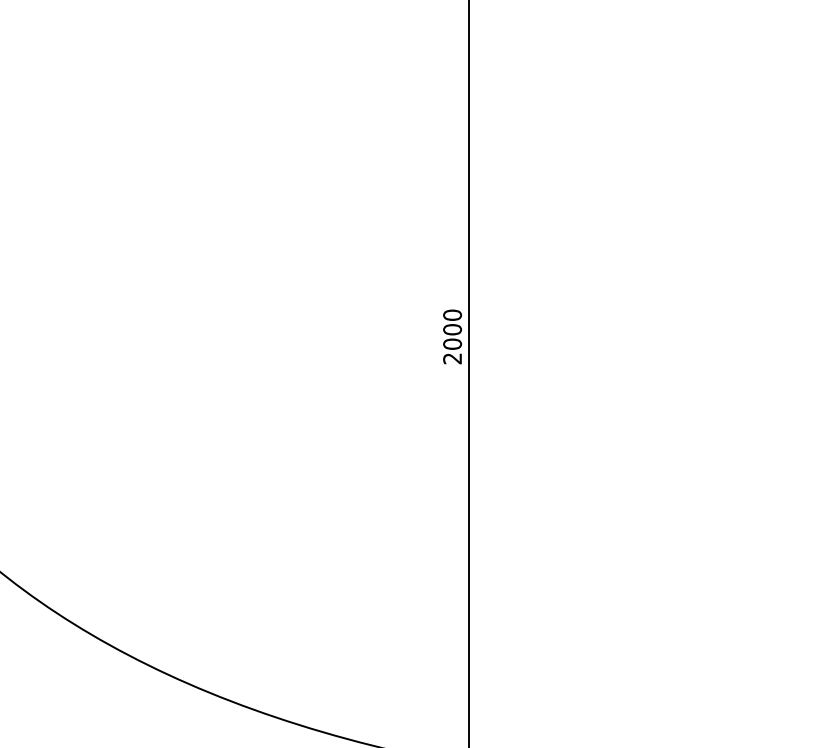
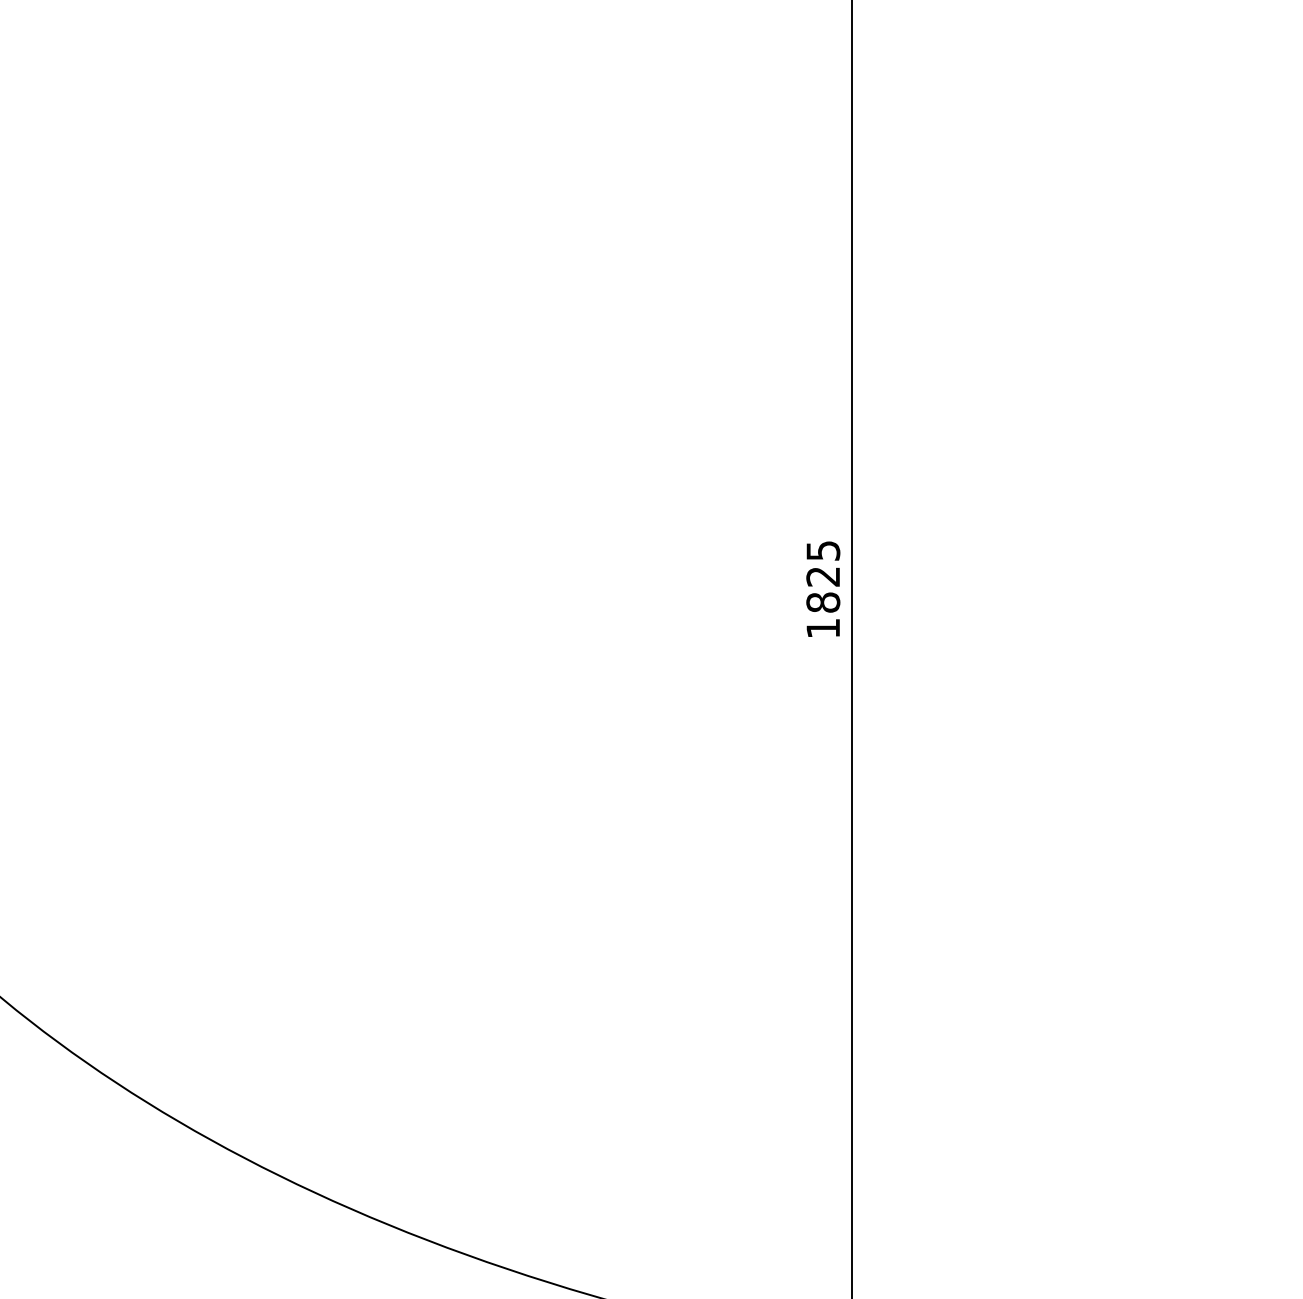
text: (452, 336) -> (823, 588), 2000 -> 1825

